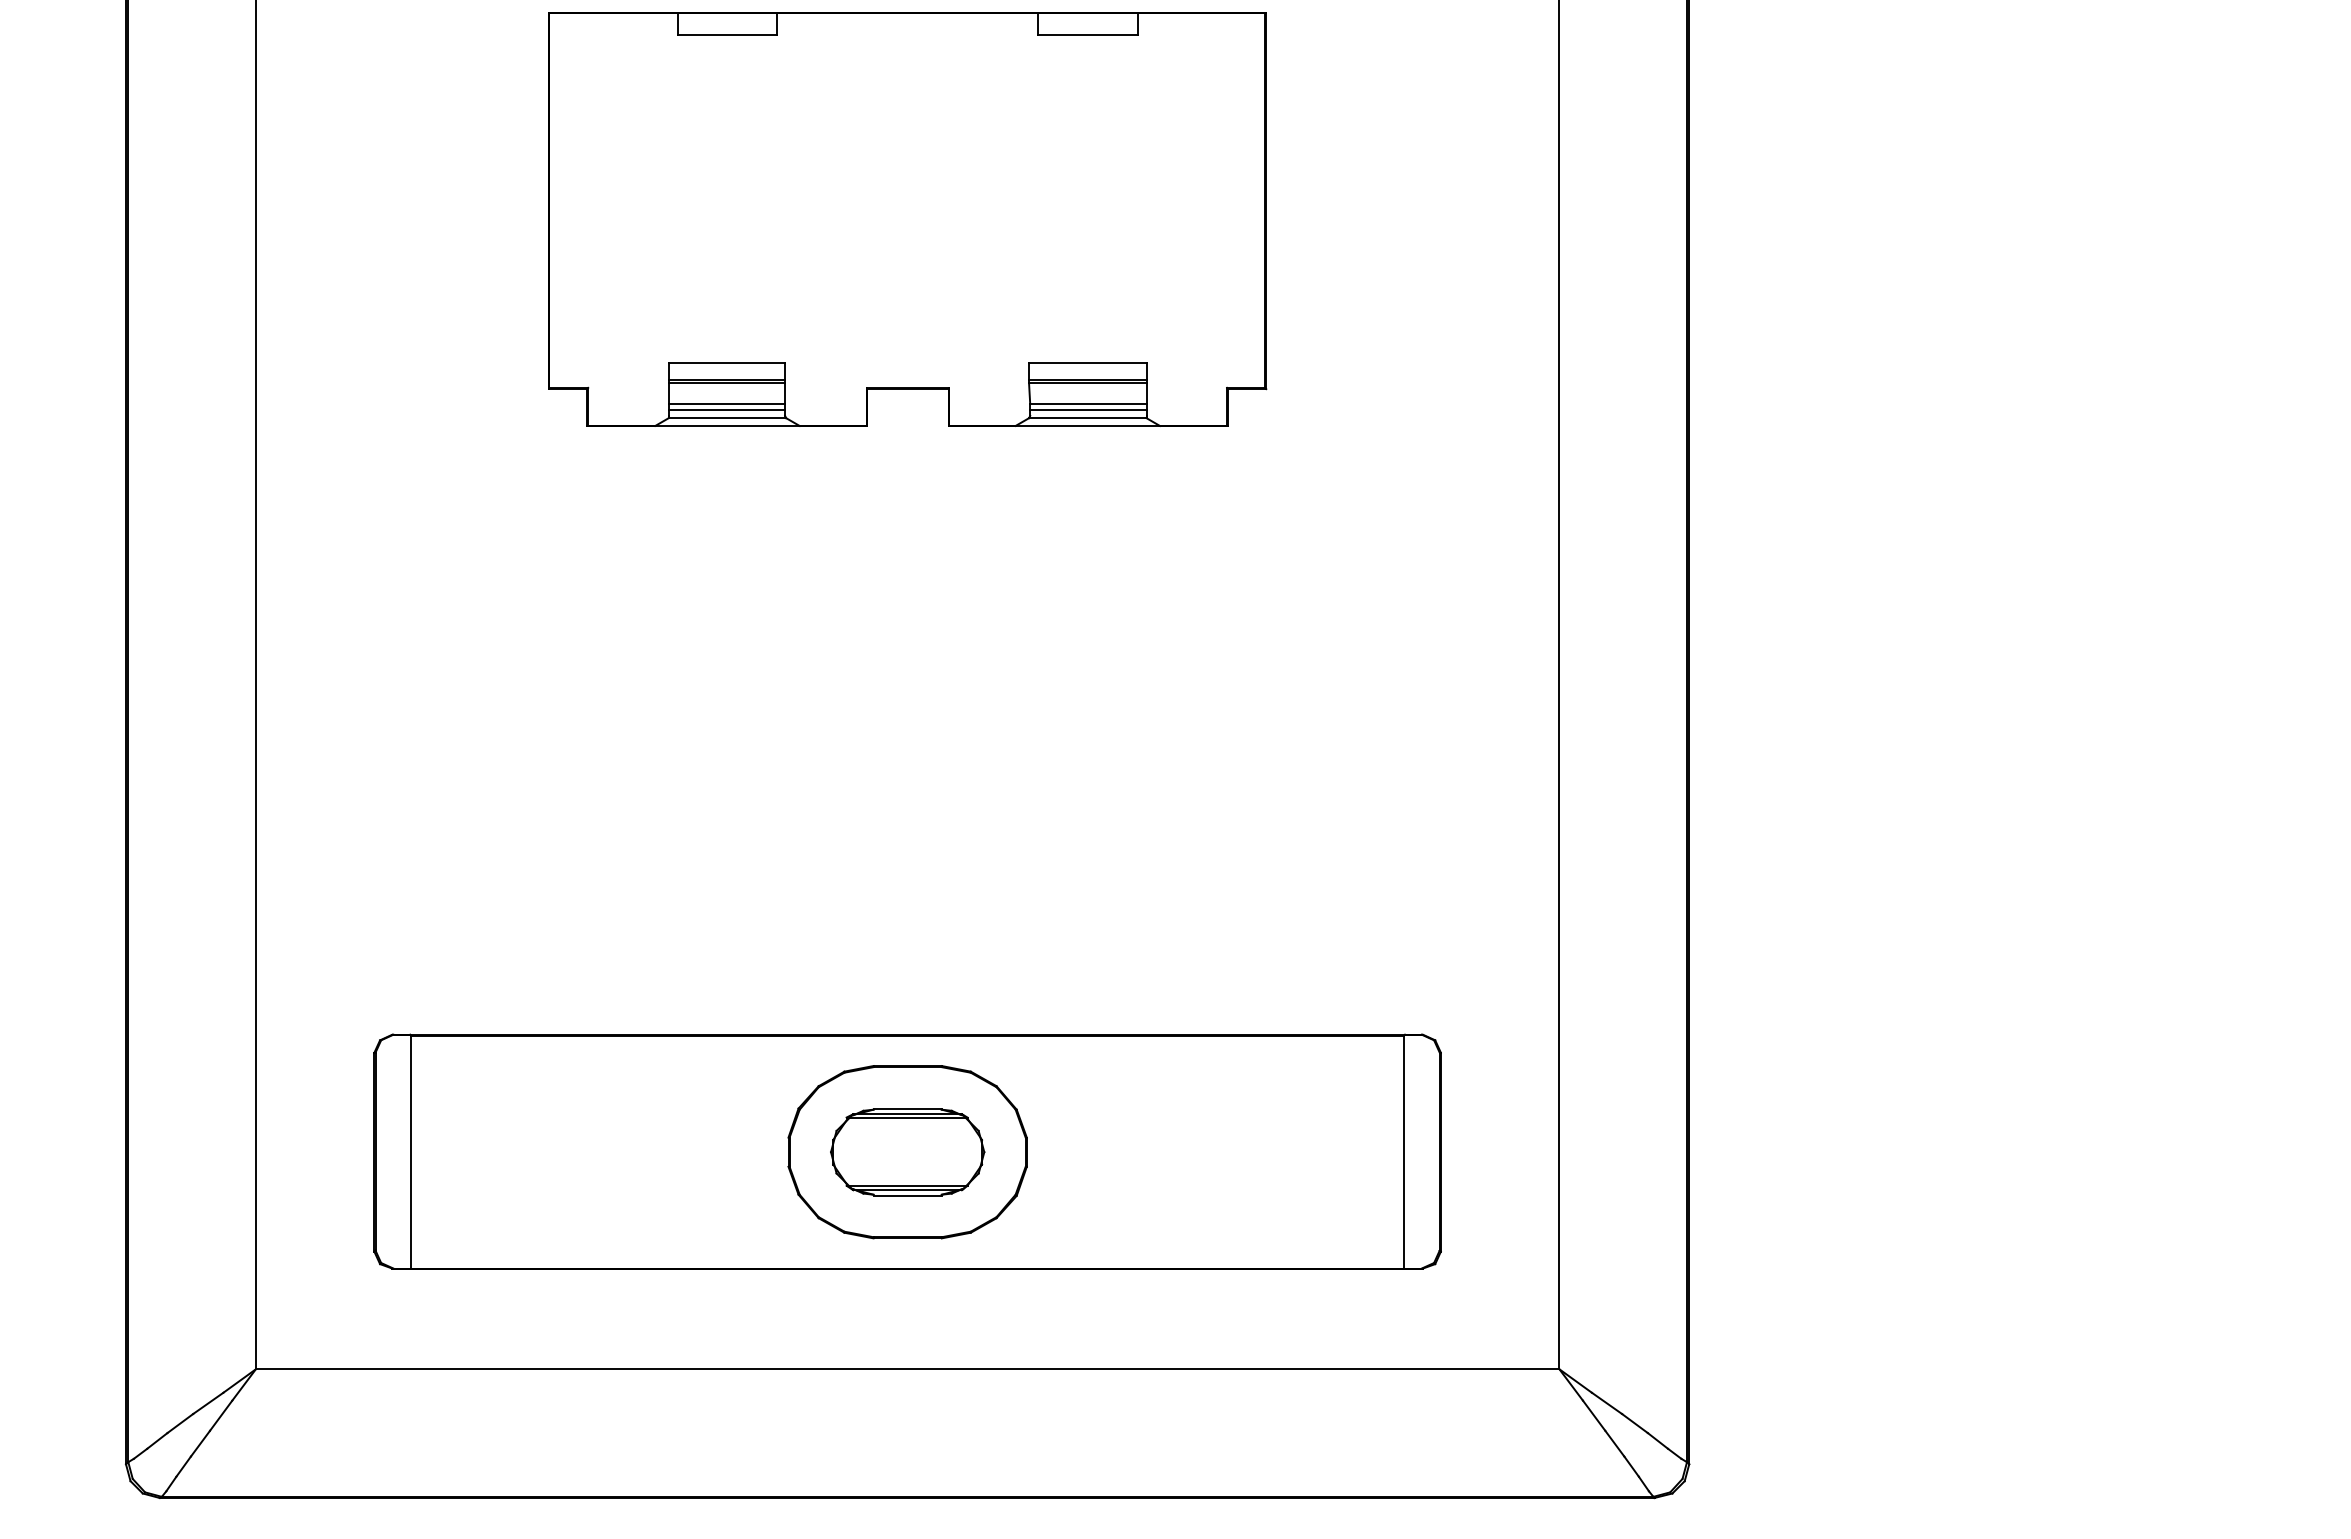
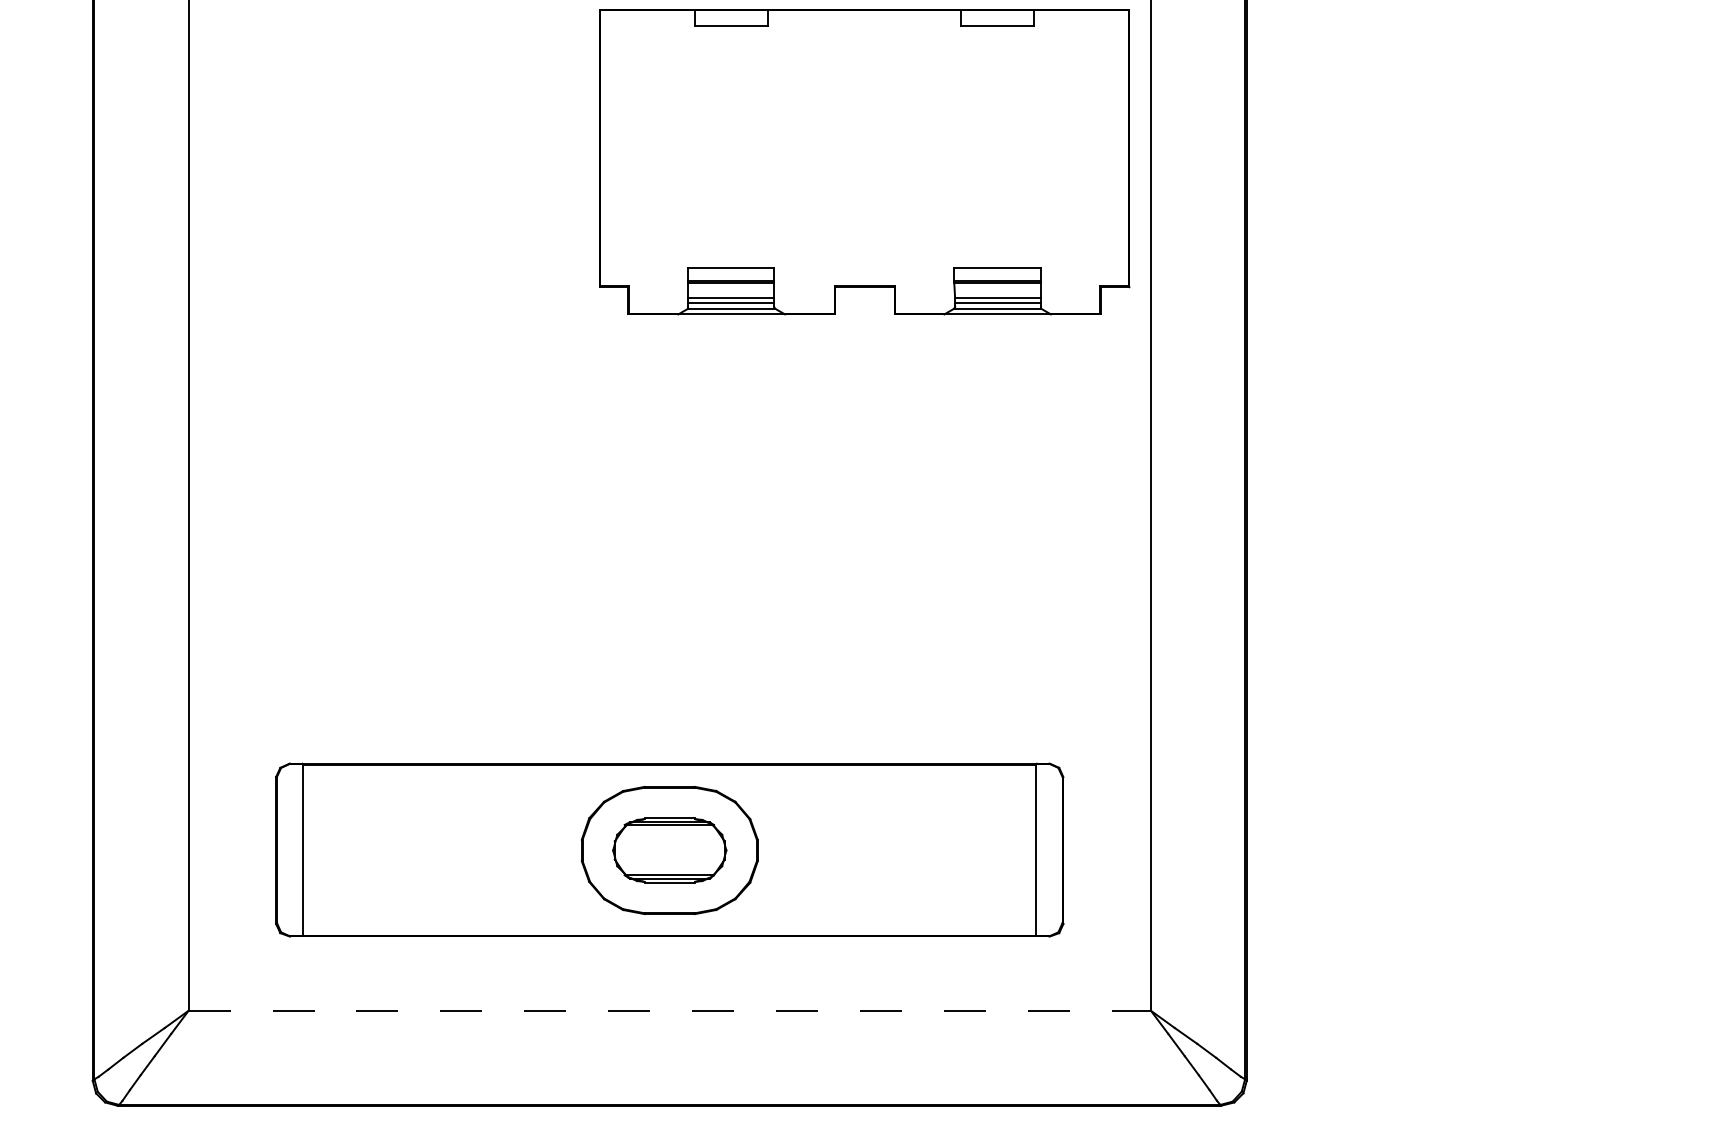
part: (907, 219) -> (864, 161), moved
line: (907, 1369) -> (669, 1010), solid -> dashed

